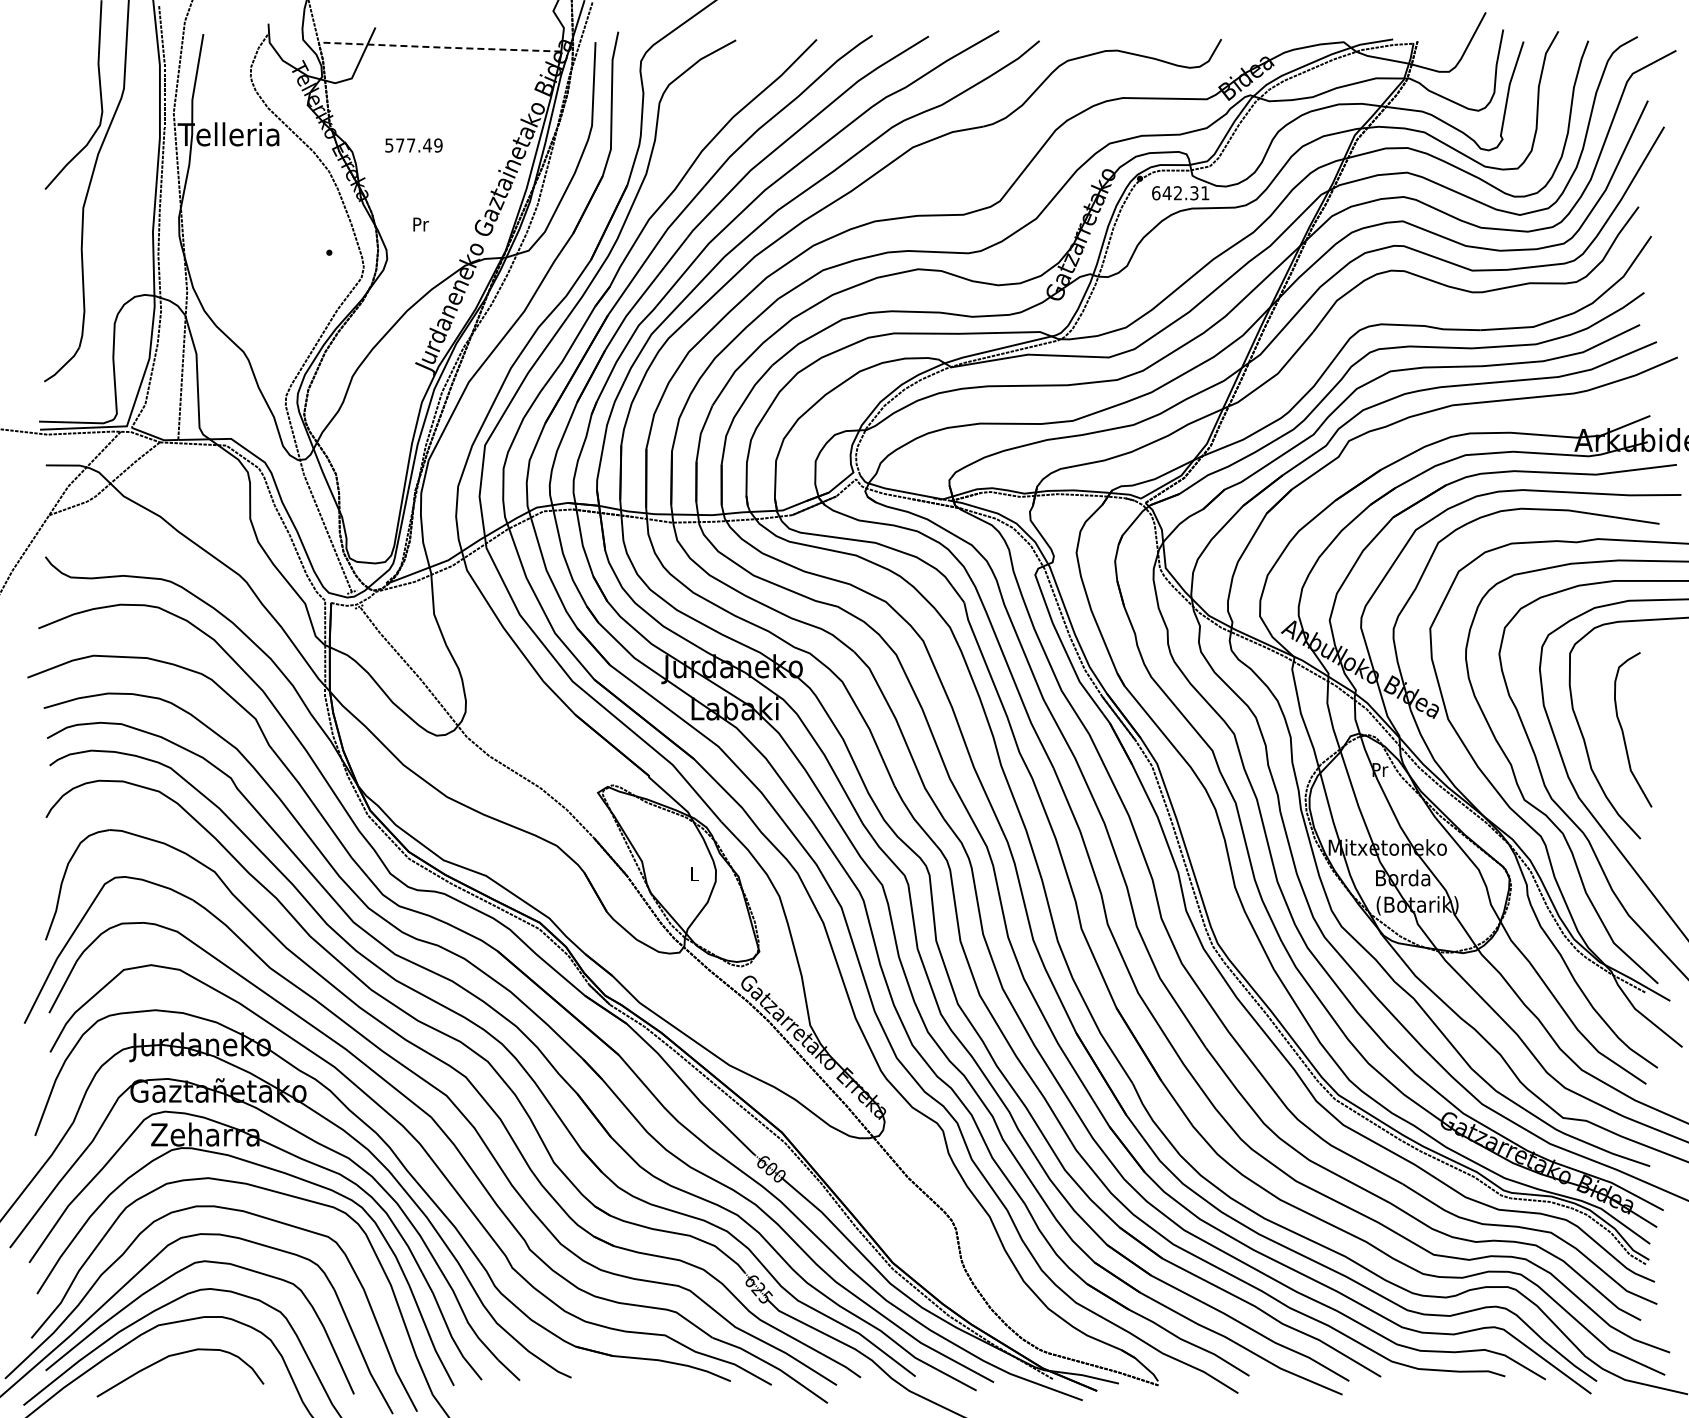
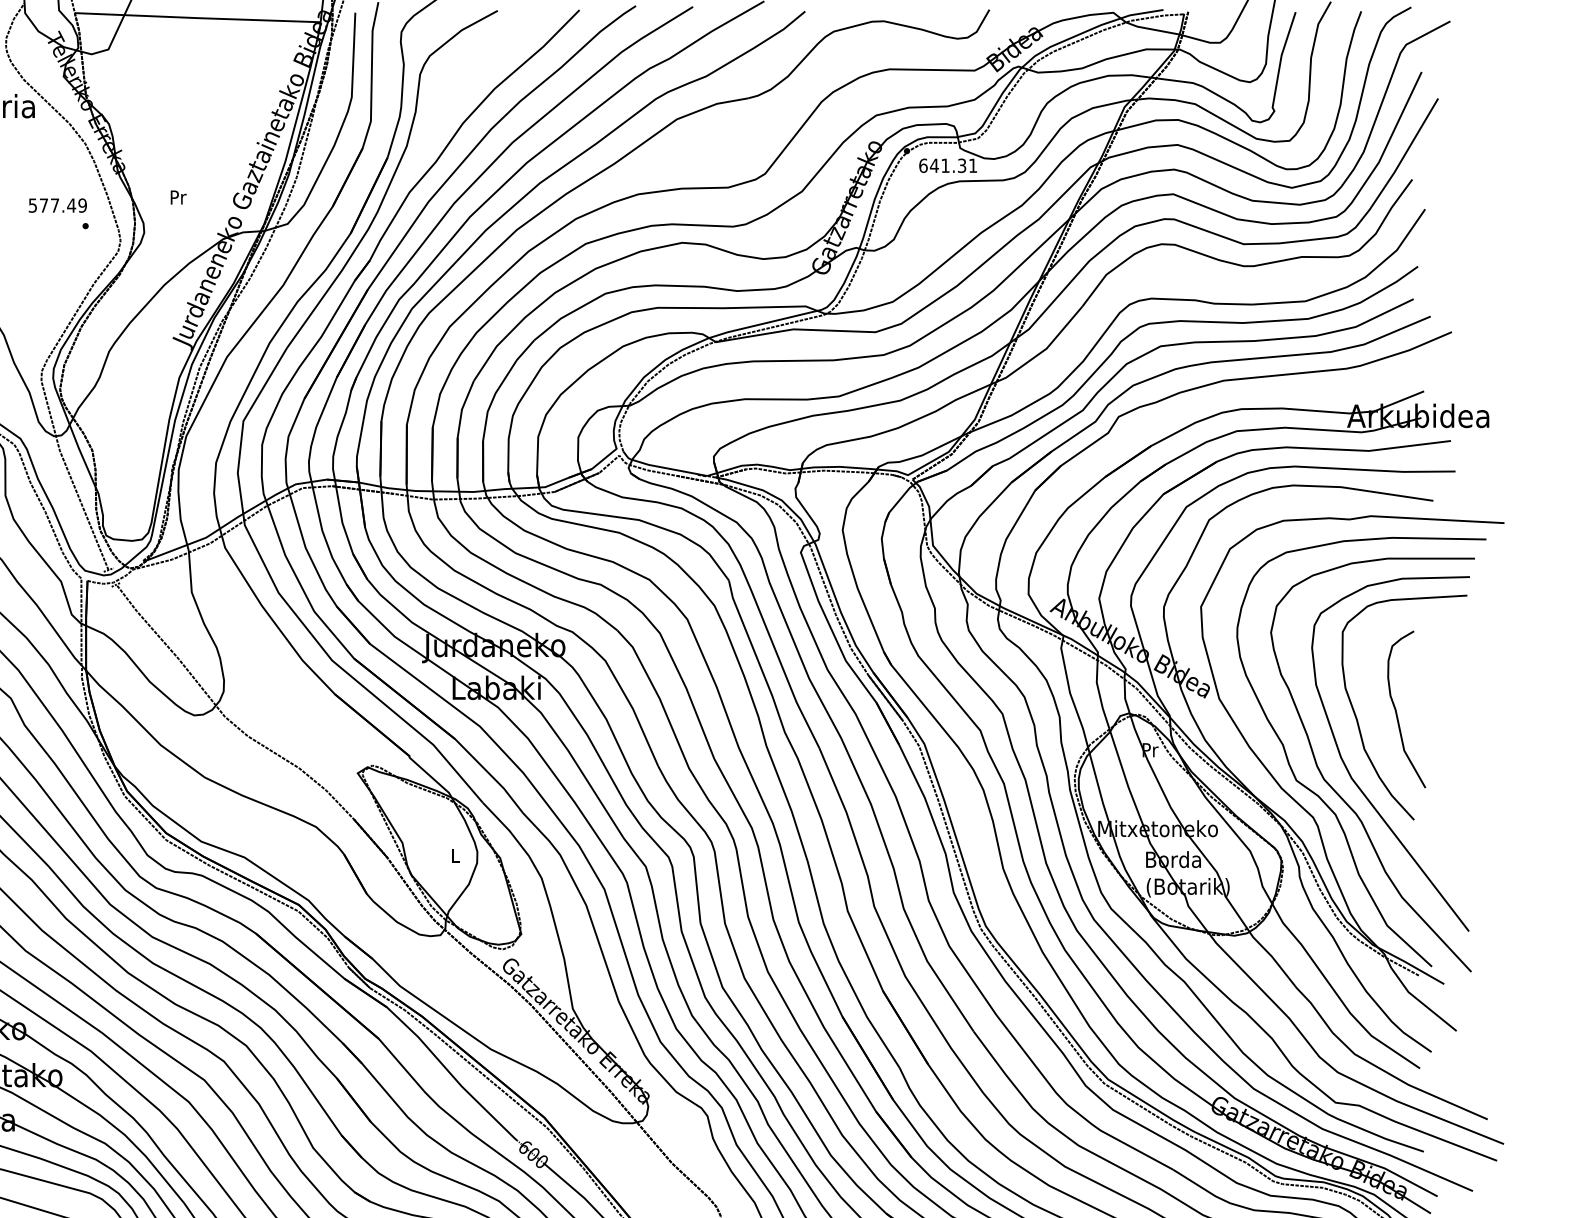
line: (440, 47) -> (198, 18), dashed -> solid
text: (413, 145) -> (57, 205), moved
text: (1177, 193) -> (944, 166), 642.31 -> 641.31

